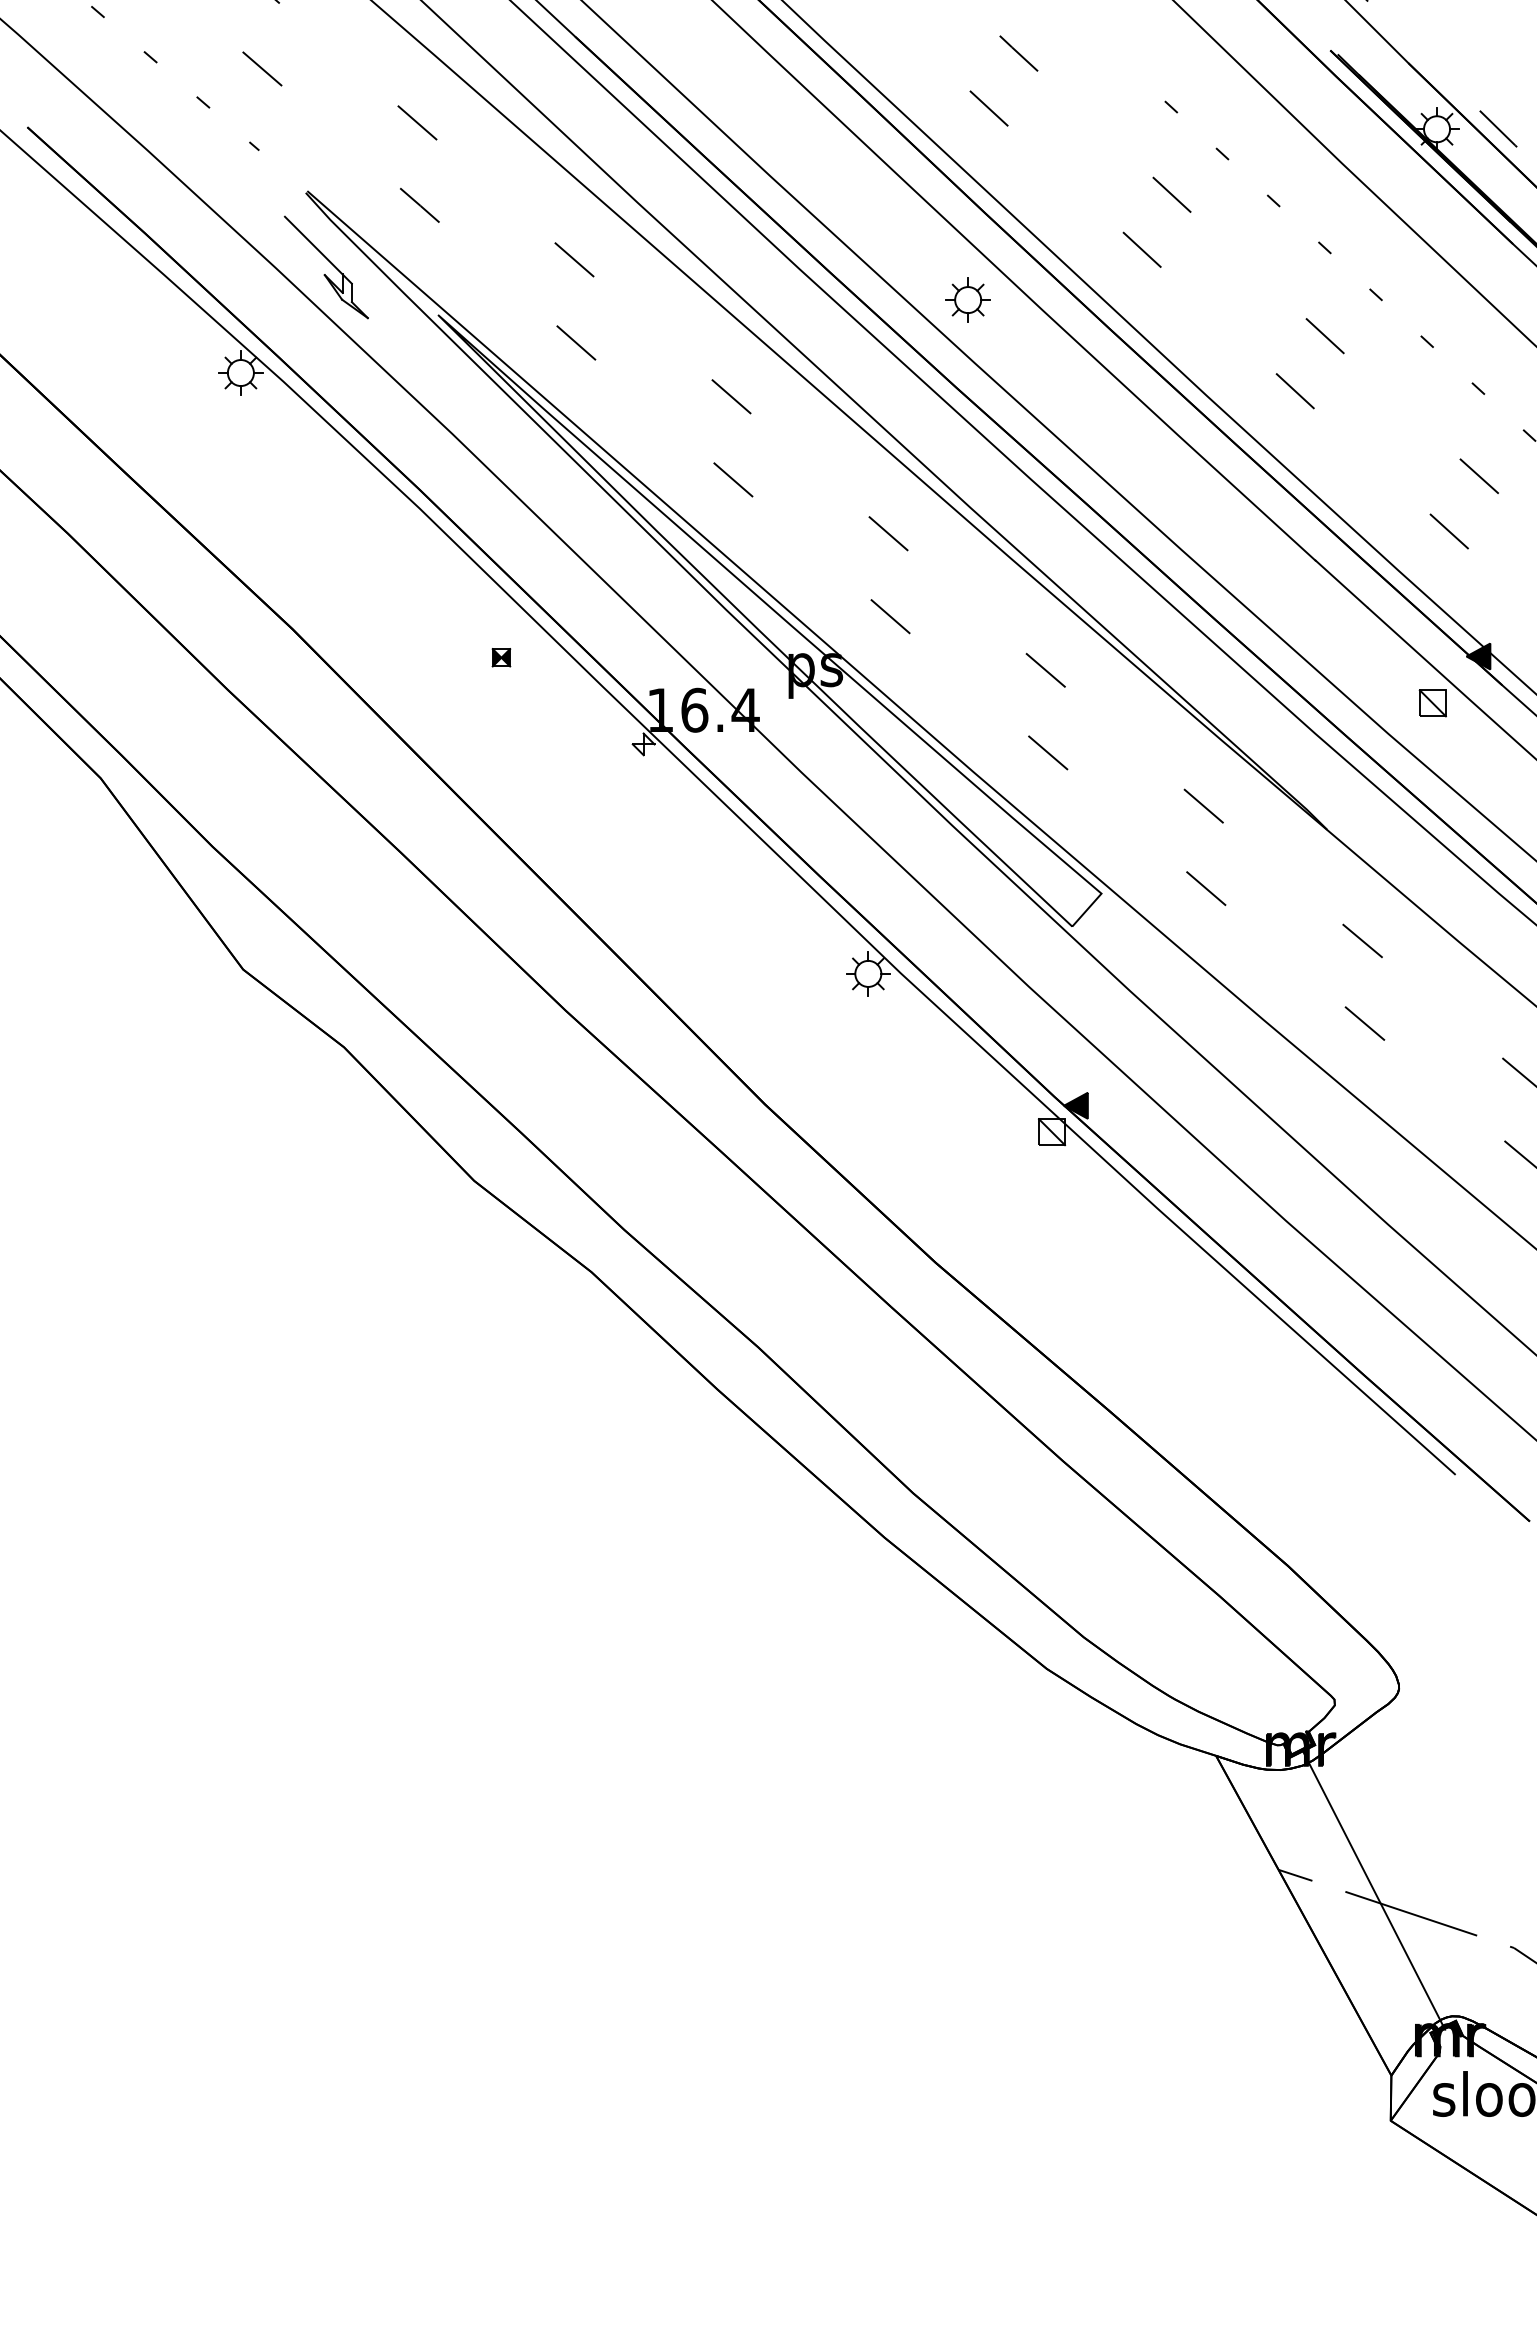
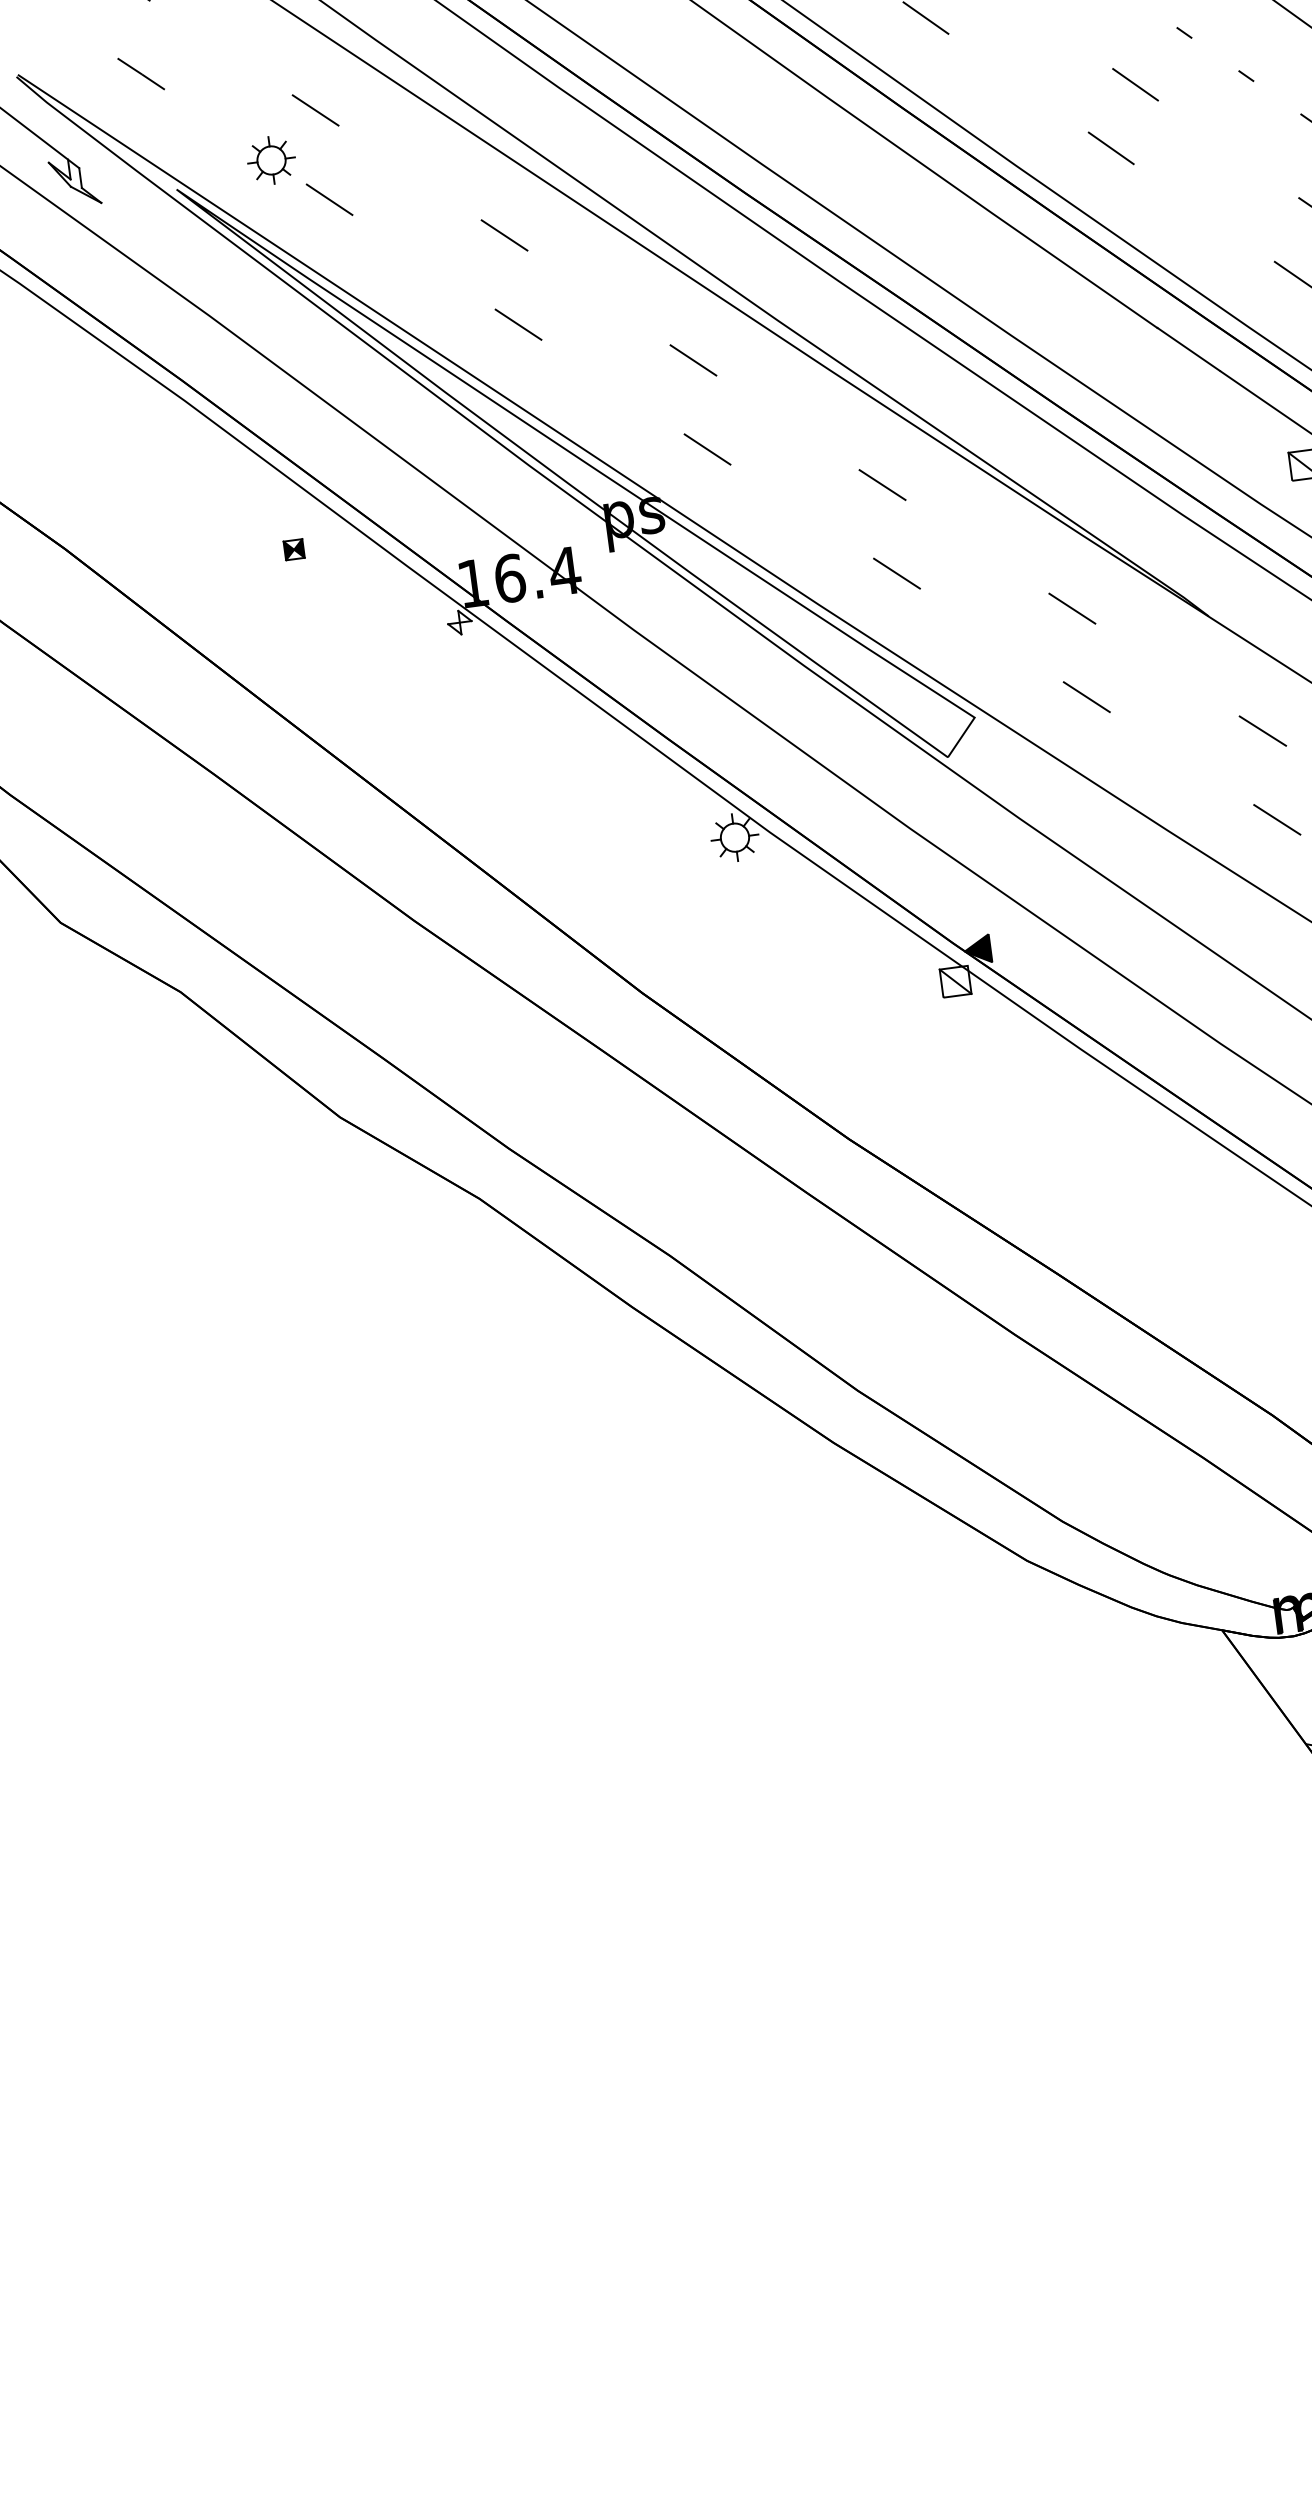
part: (967, 299) -> (270, 159), moved

